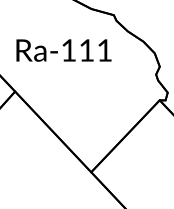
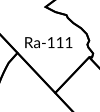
text: (63, 50) -> (48, 42), moved

